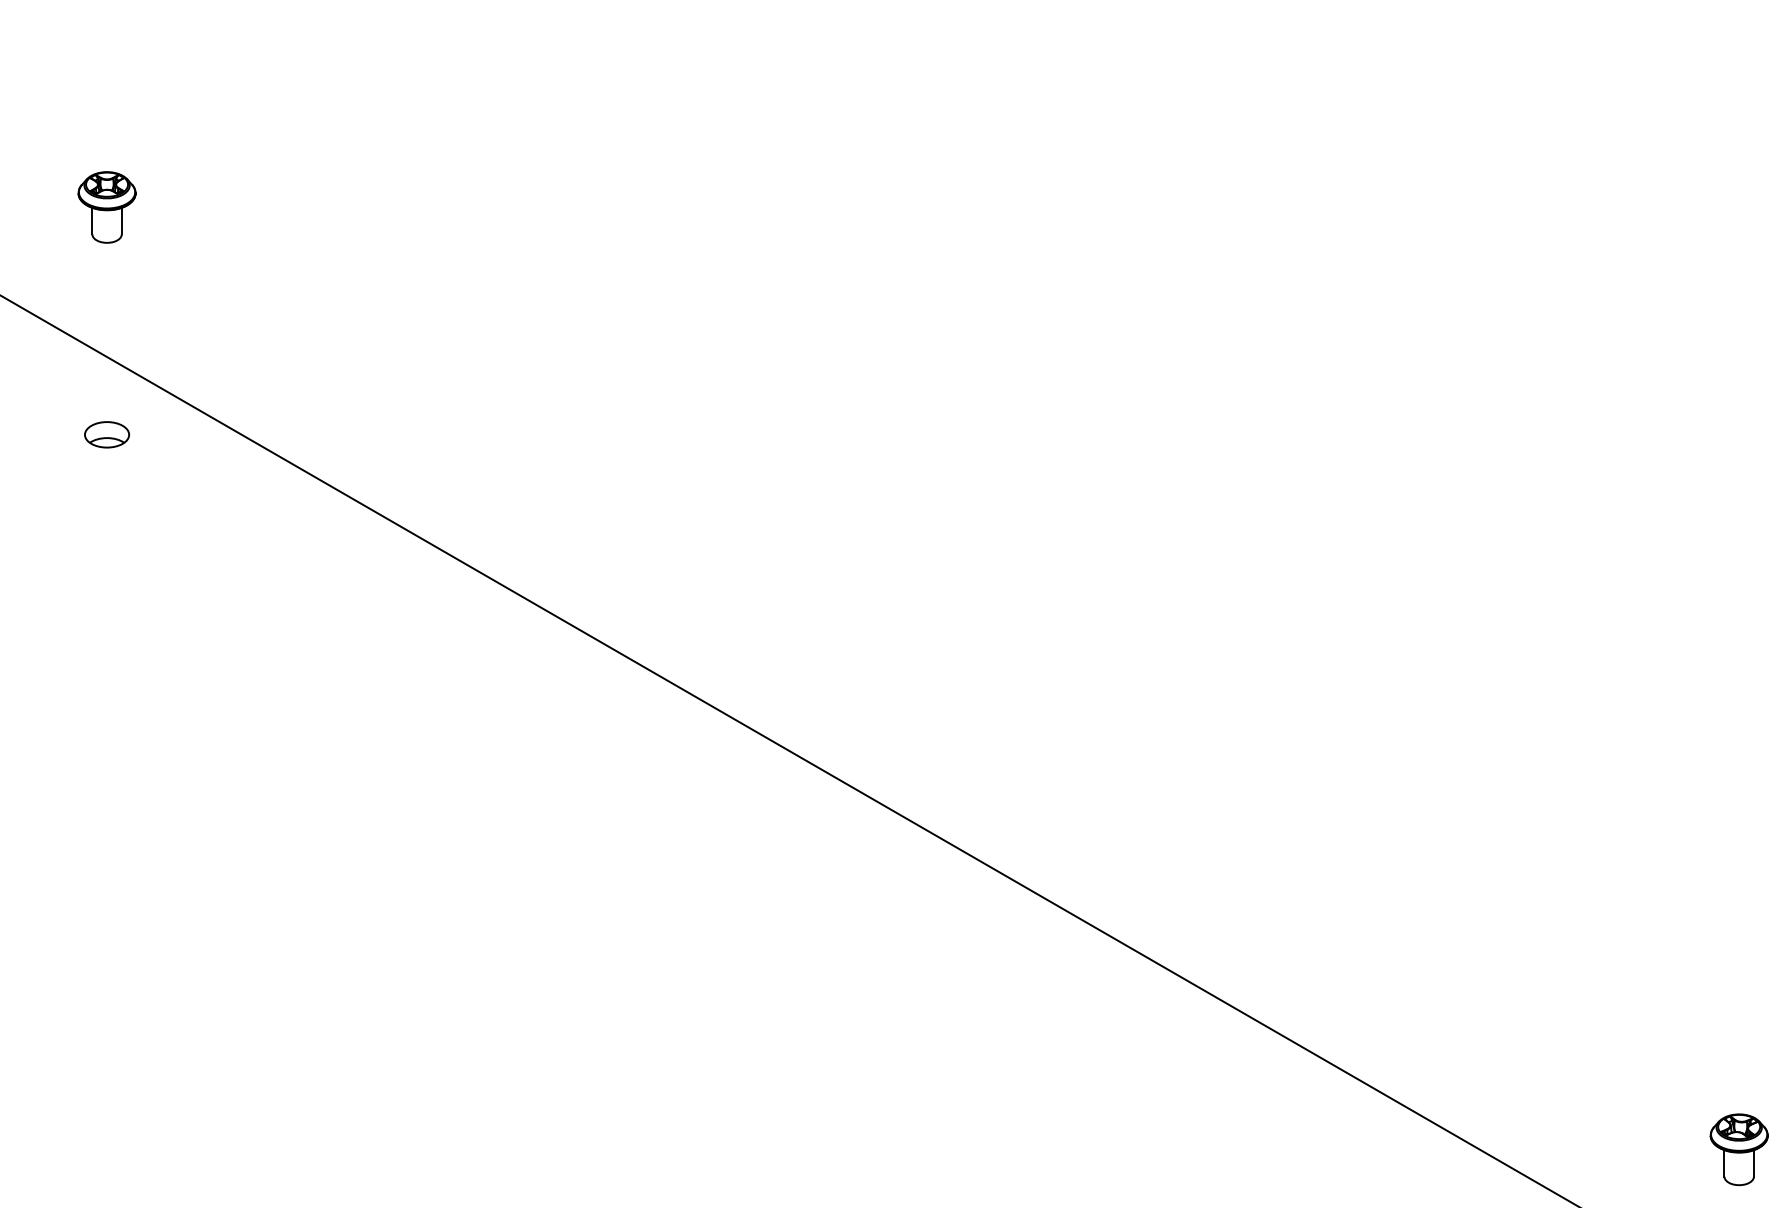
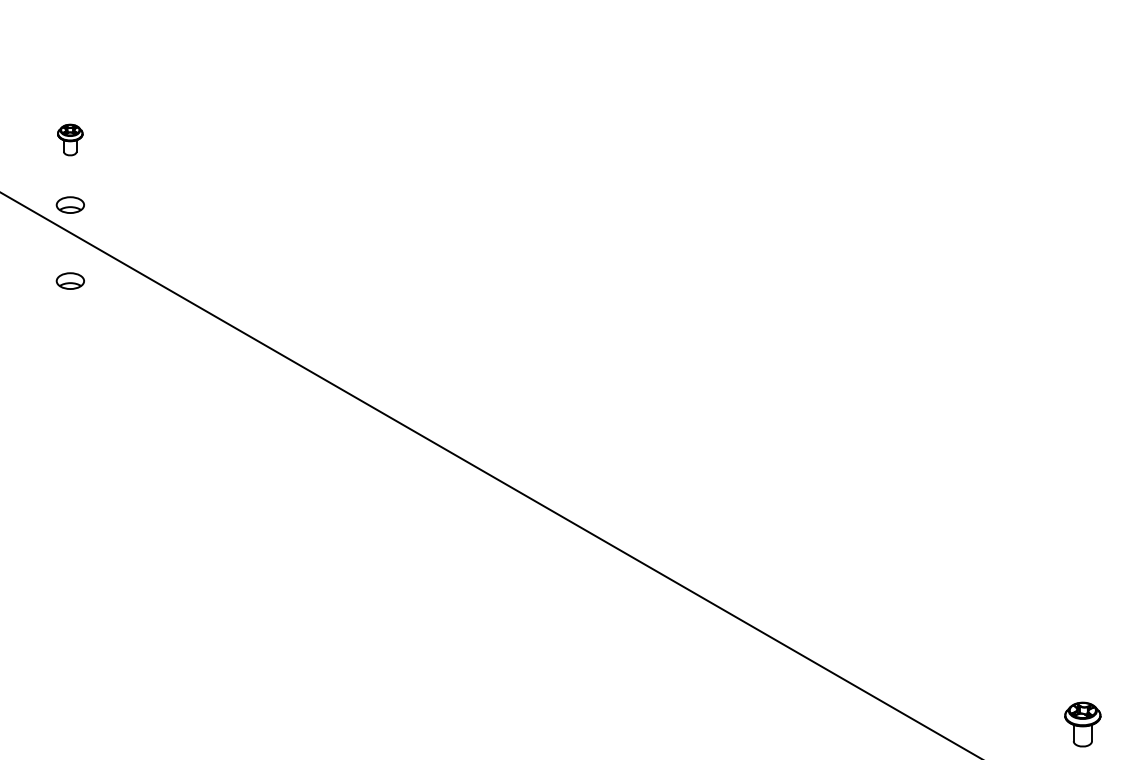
part: (105, 206) -> (69, 139), size x0.7
part: (105, 311) -> (69, 204), added

